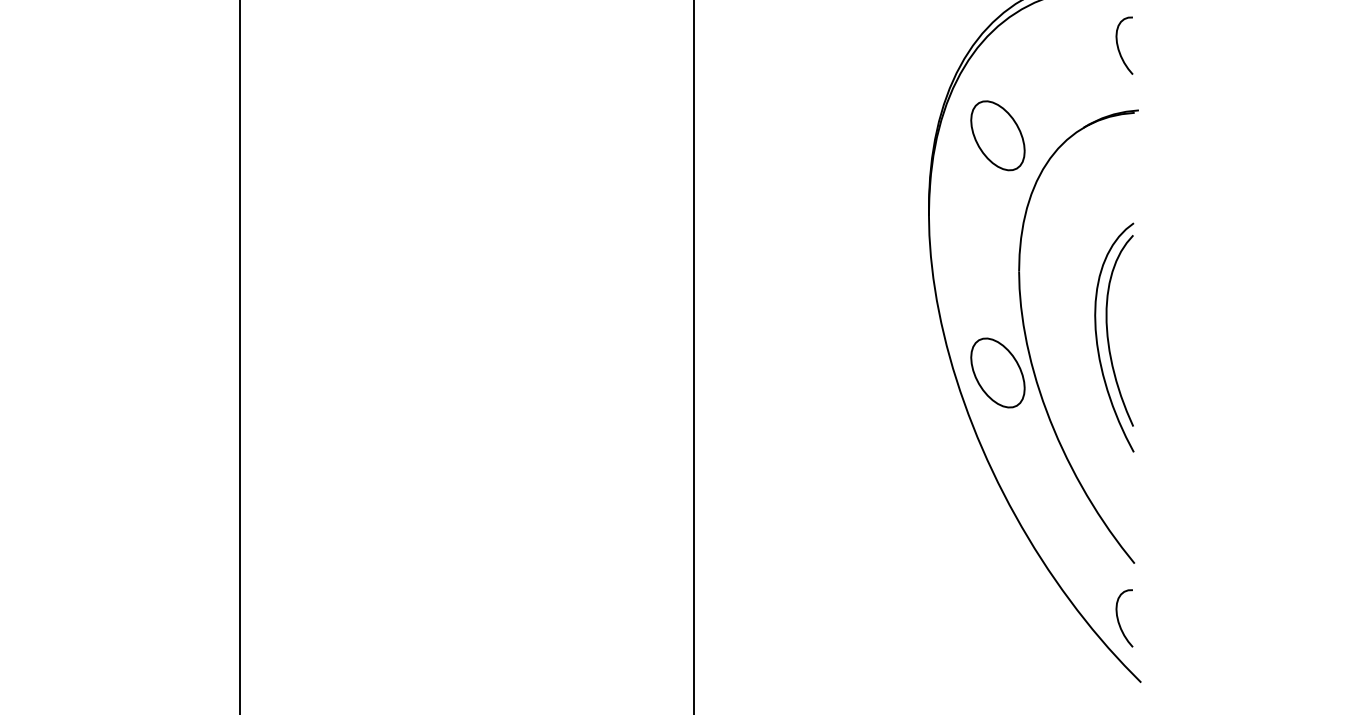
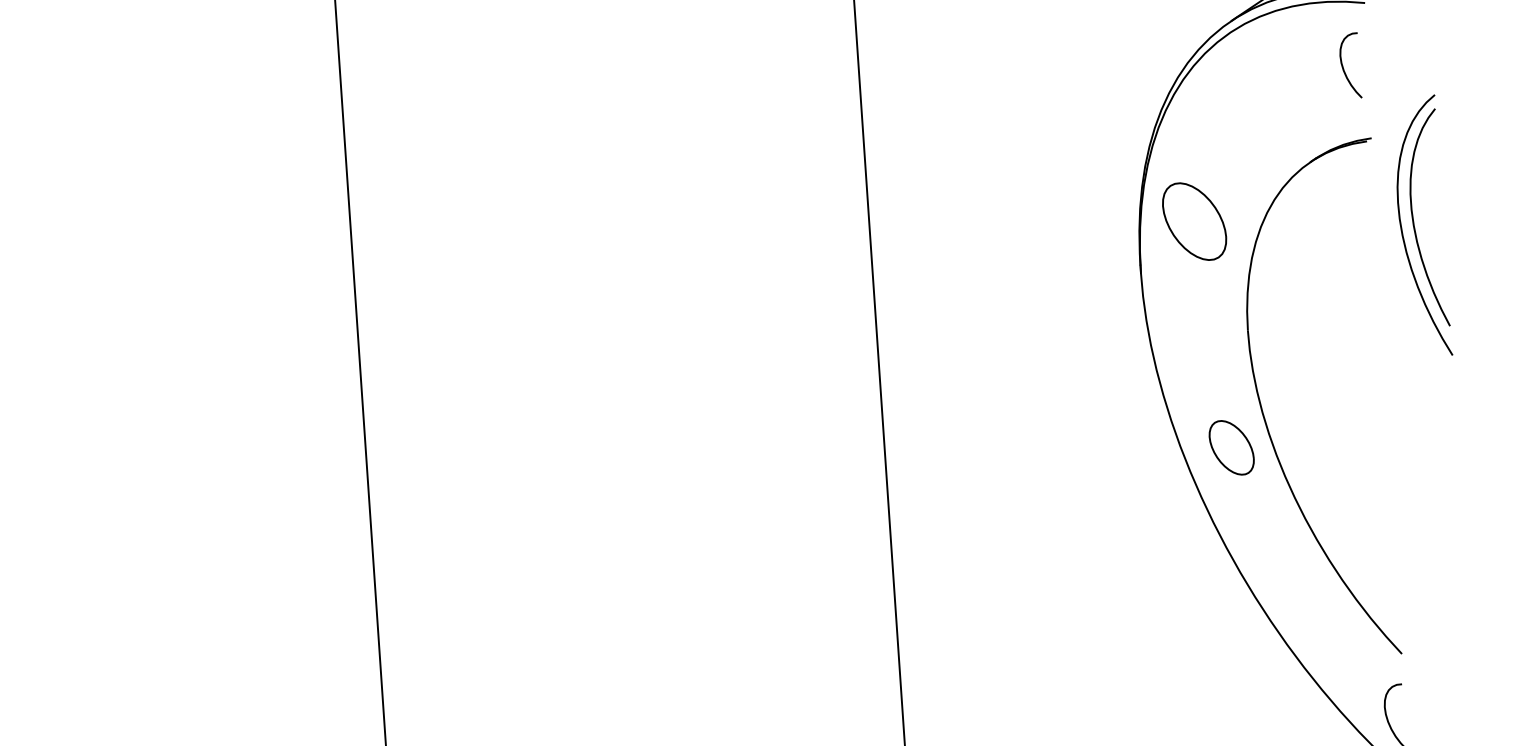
part: (997, 135) -> (1194, 221), moved
part: (1114, 337) -> (1421, 226), moved
part: (997, 372) -> (1231, 447), size x0.7

